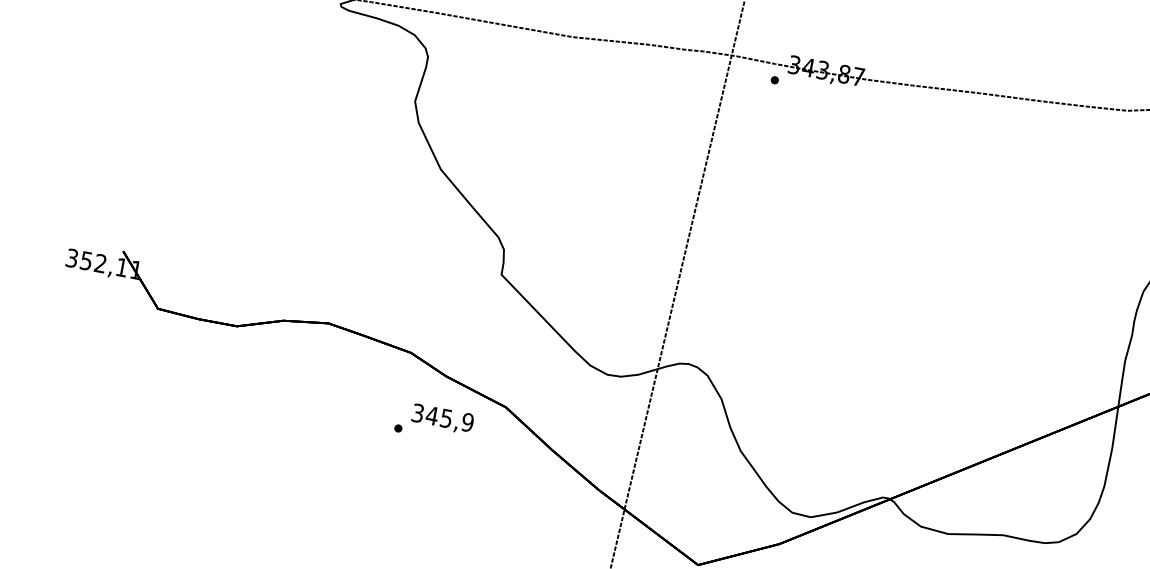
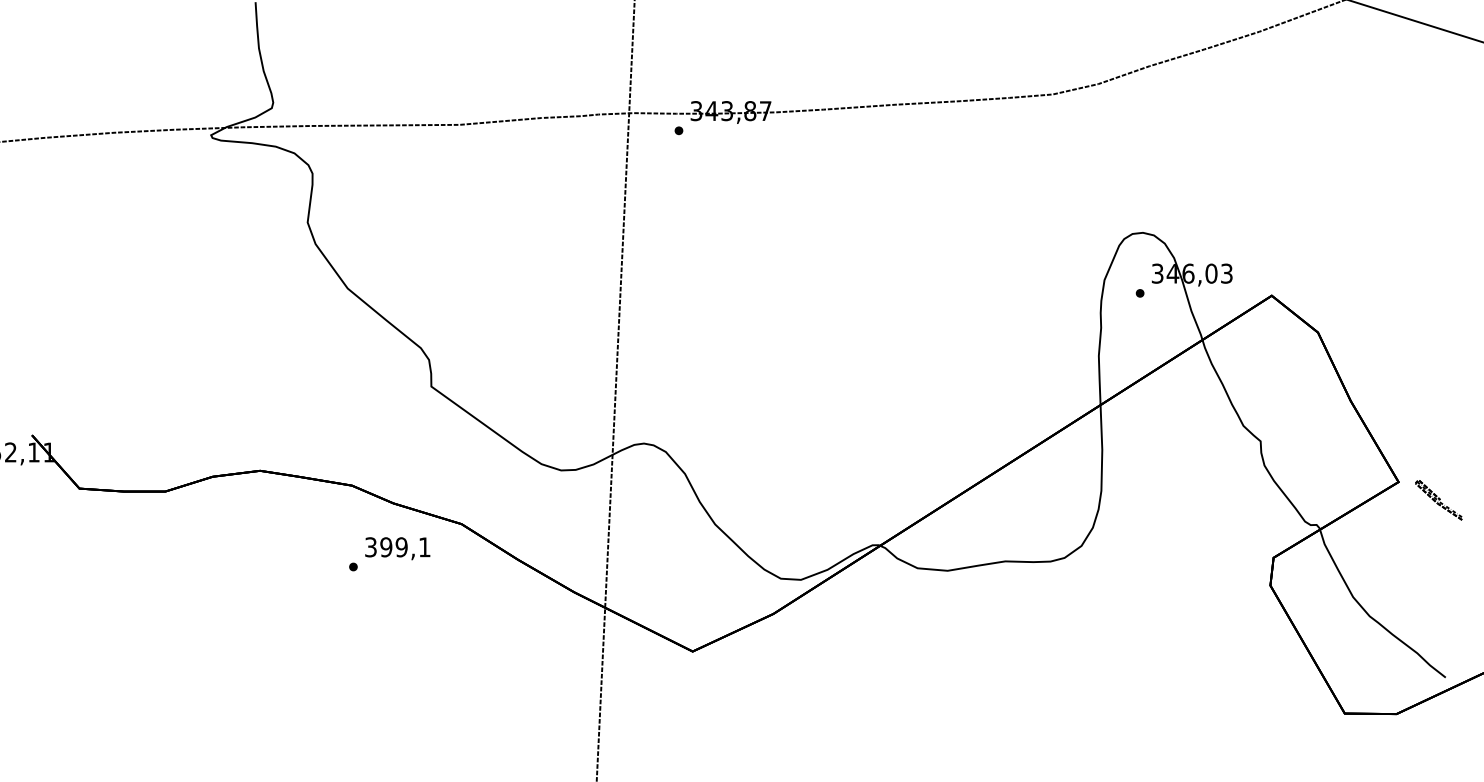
text: (449, 419) -> (404, 547), 345,9 -> 399,1

